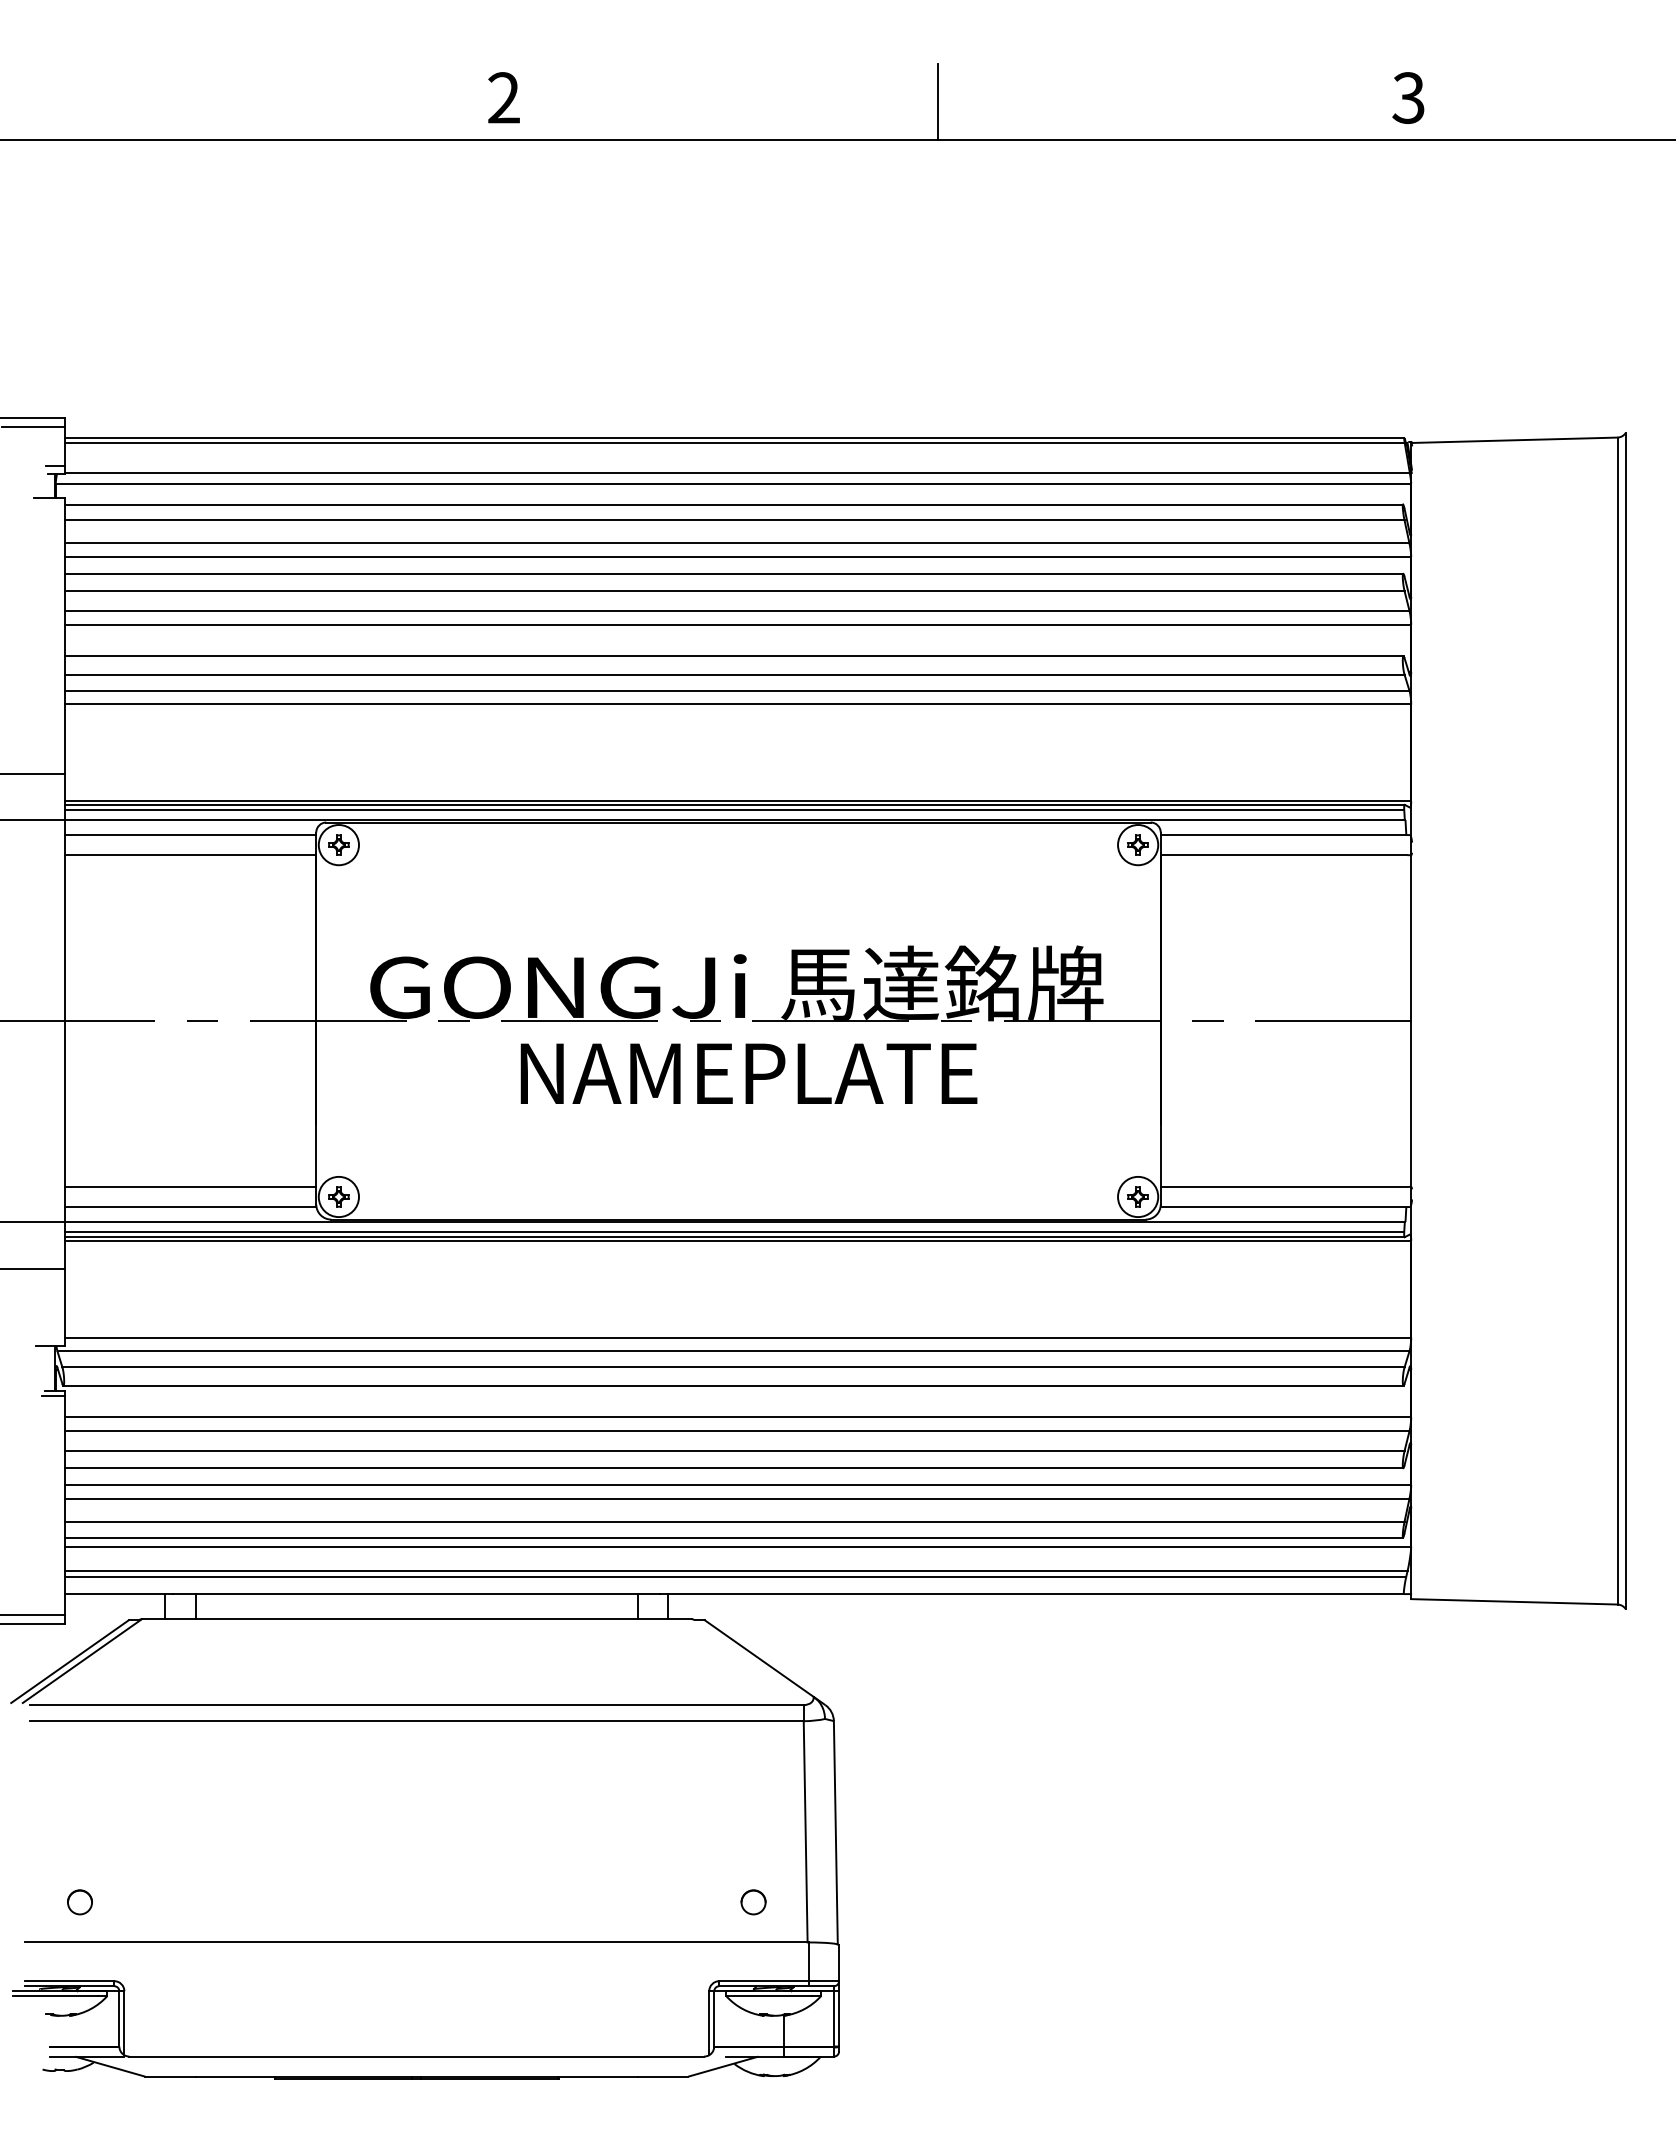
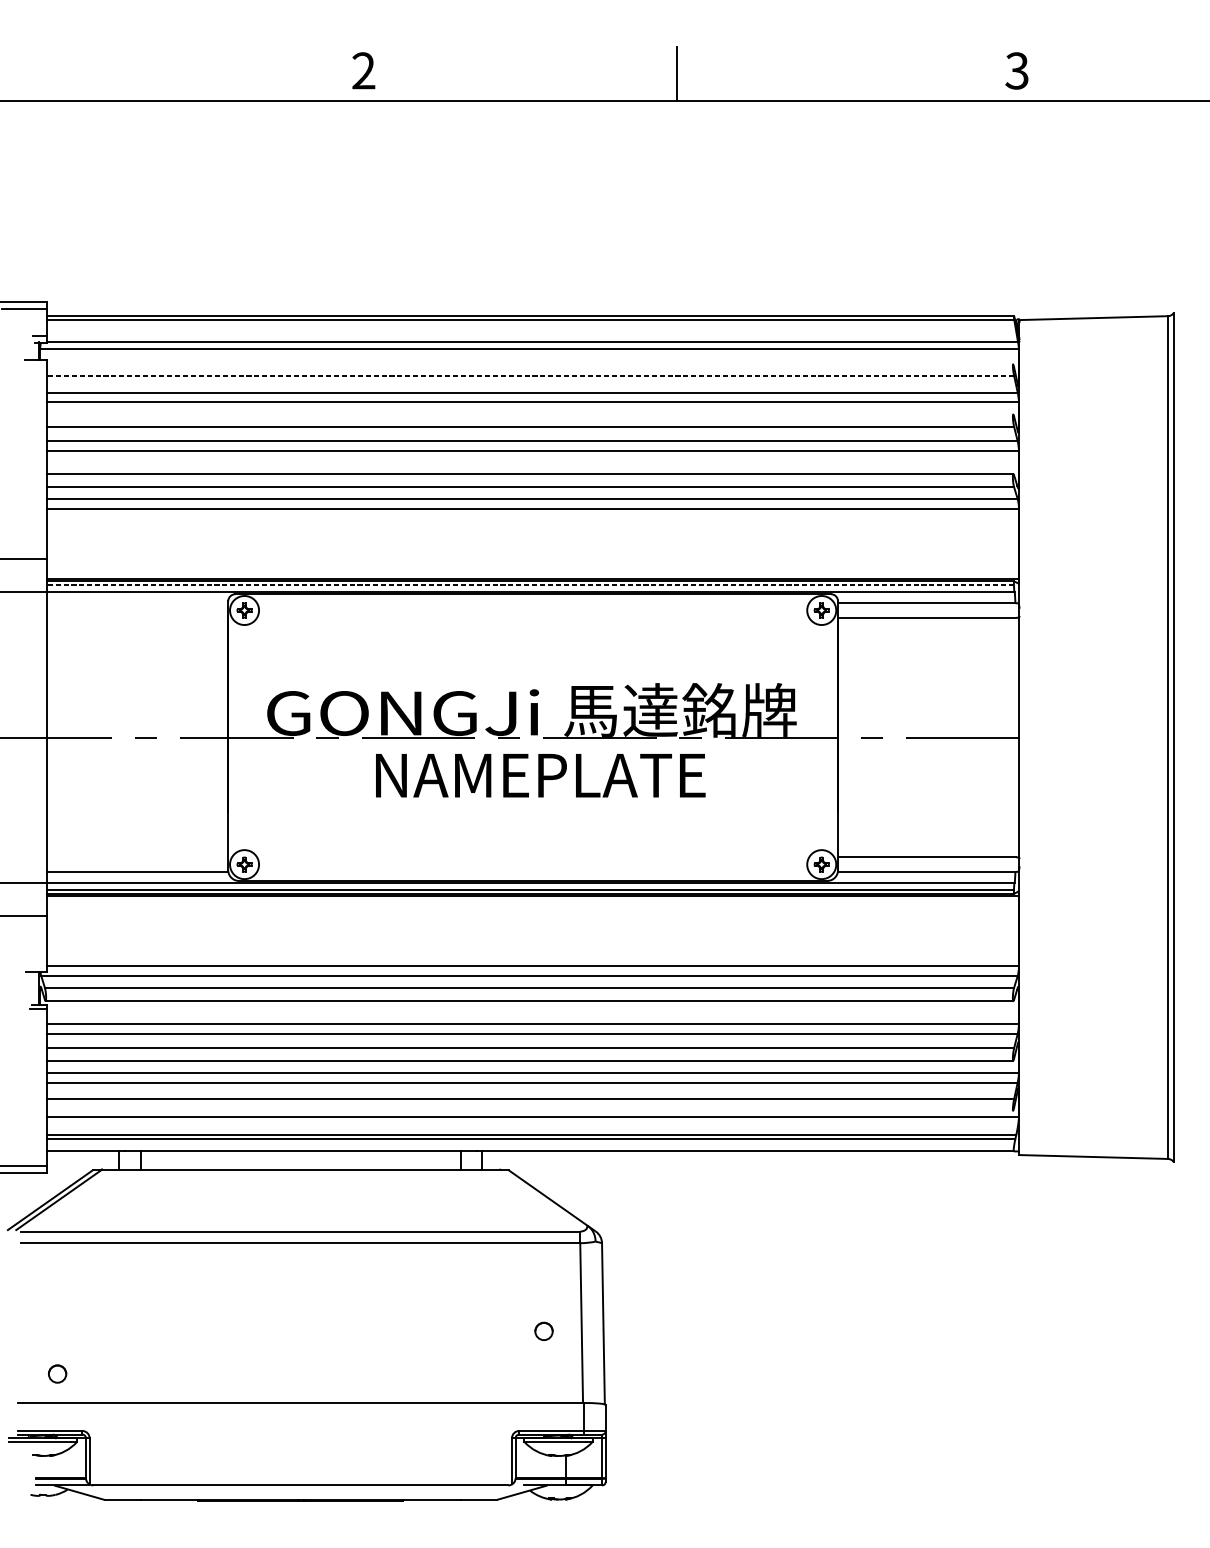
line: (733, 504) -> (529, 364), removed
line: (734, 520) -> (530, 376), solid -> dashed
line: (733, 573) -> (529, 414), removed
line: (734, 809) -> (530, 584), solid -> dashed
line: (190, 835) -> (137, 603), removed
line: (190, 855) -> (137, 618), removed
line: (190, 1186) -> (137, 857), removed
line: (733, 1537) -> (529, 1110), removed
circle: (753, 1902) -> (543, 1331), moved

